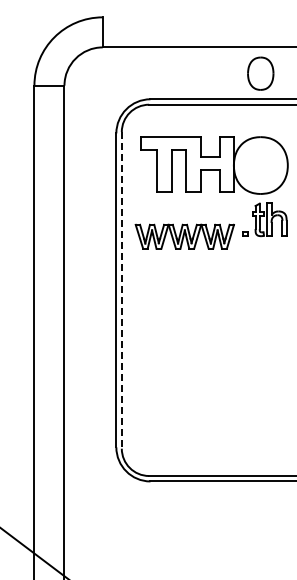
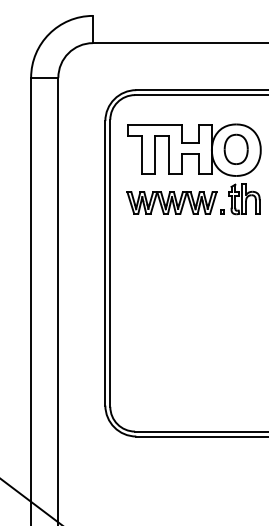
part: (260, 73) -> (236, 149), moved
part: (184, 236) -> (171, 202), moved
line: (121, 290) -> (110, 263), dashed -> solid

